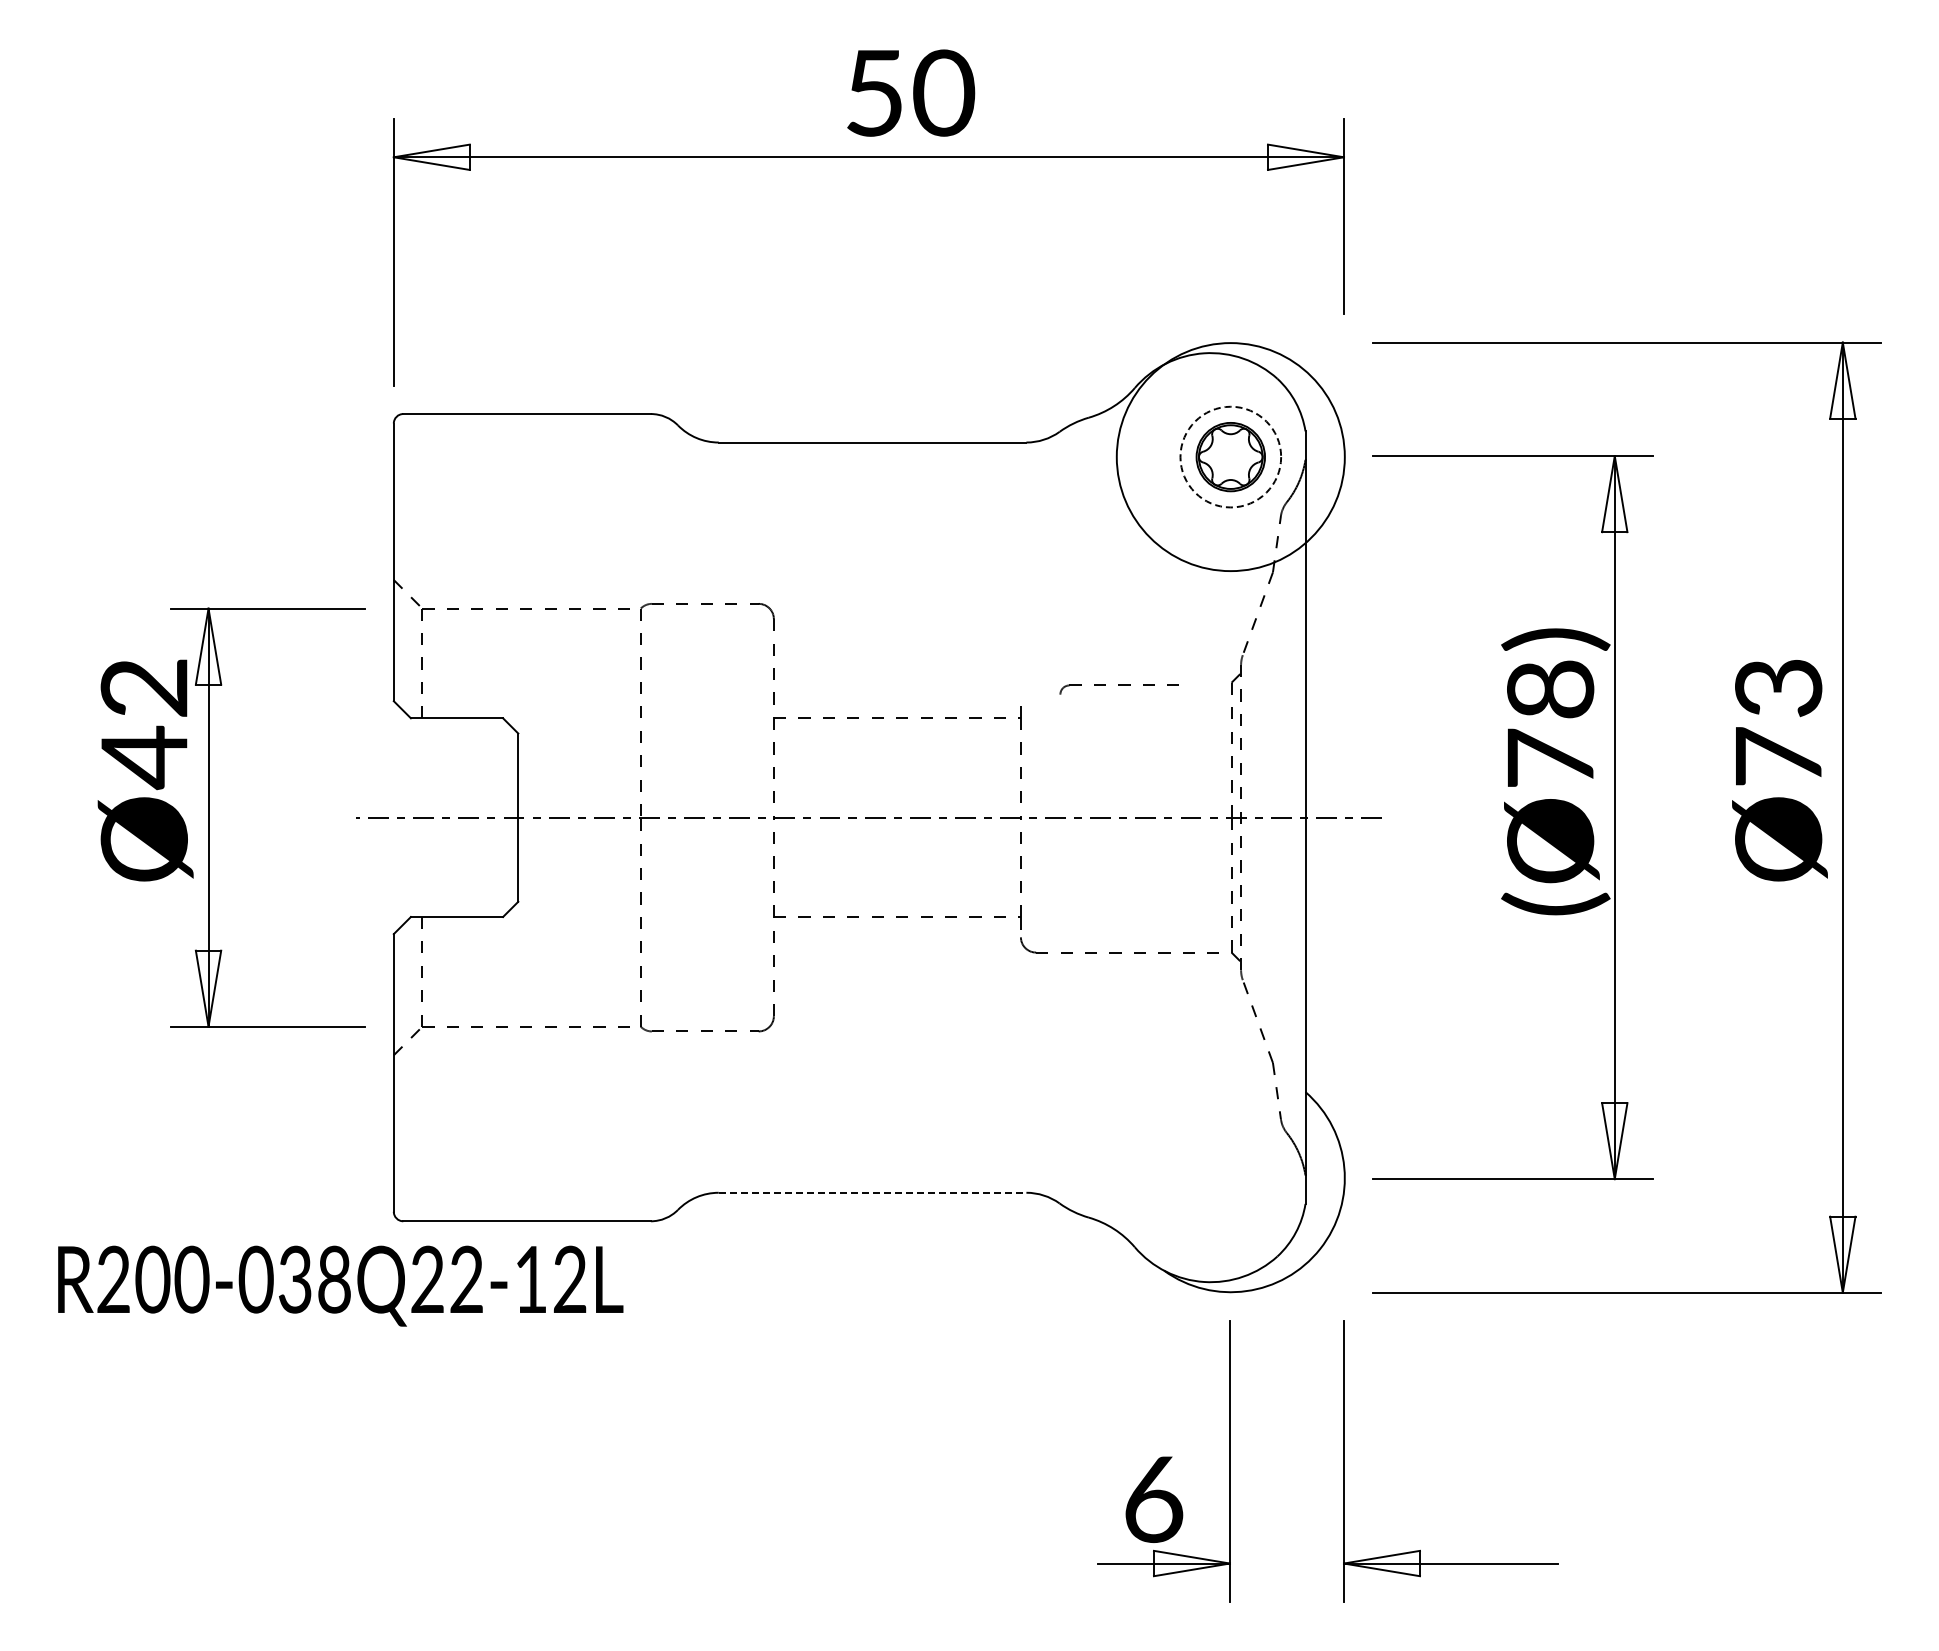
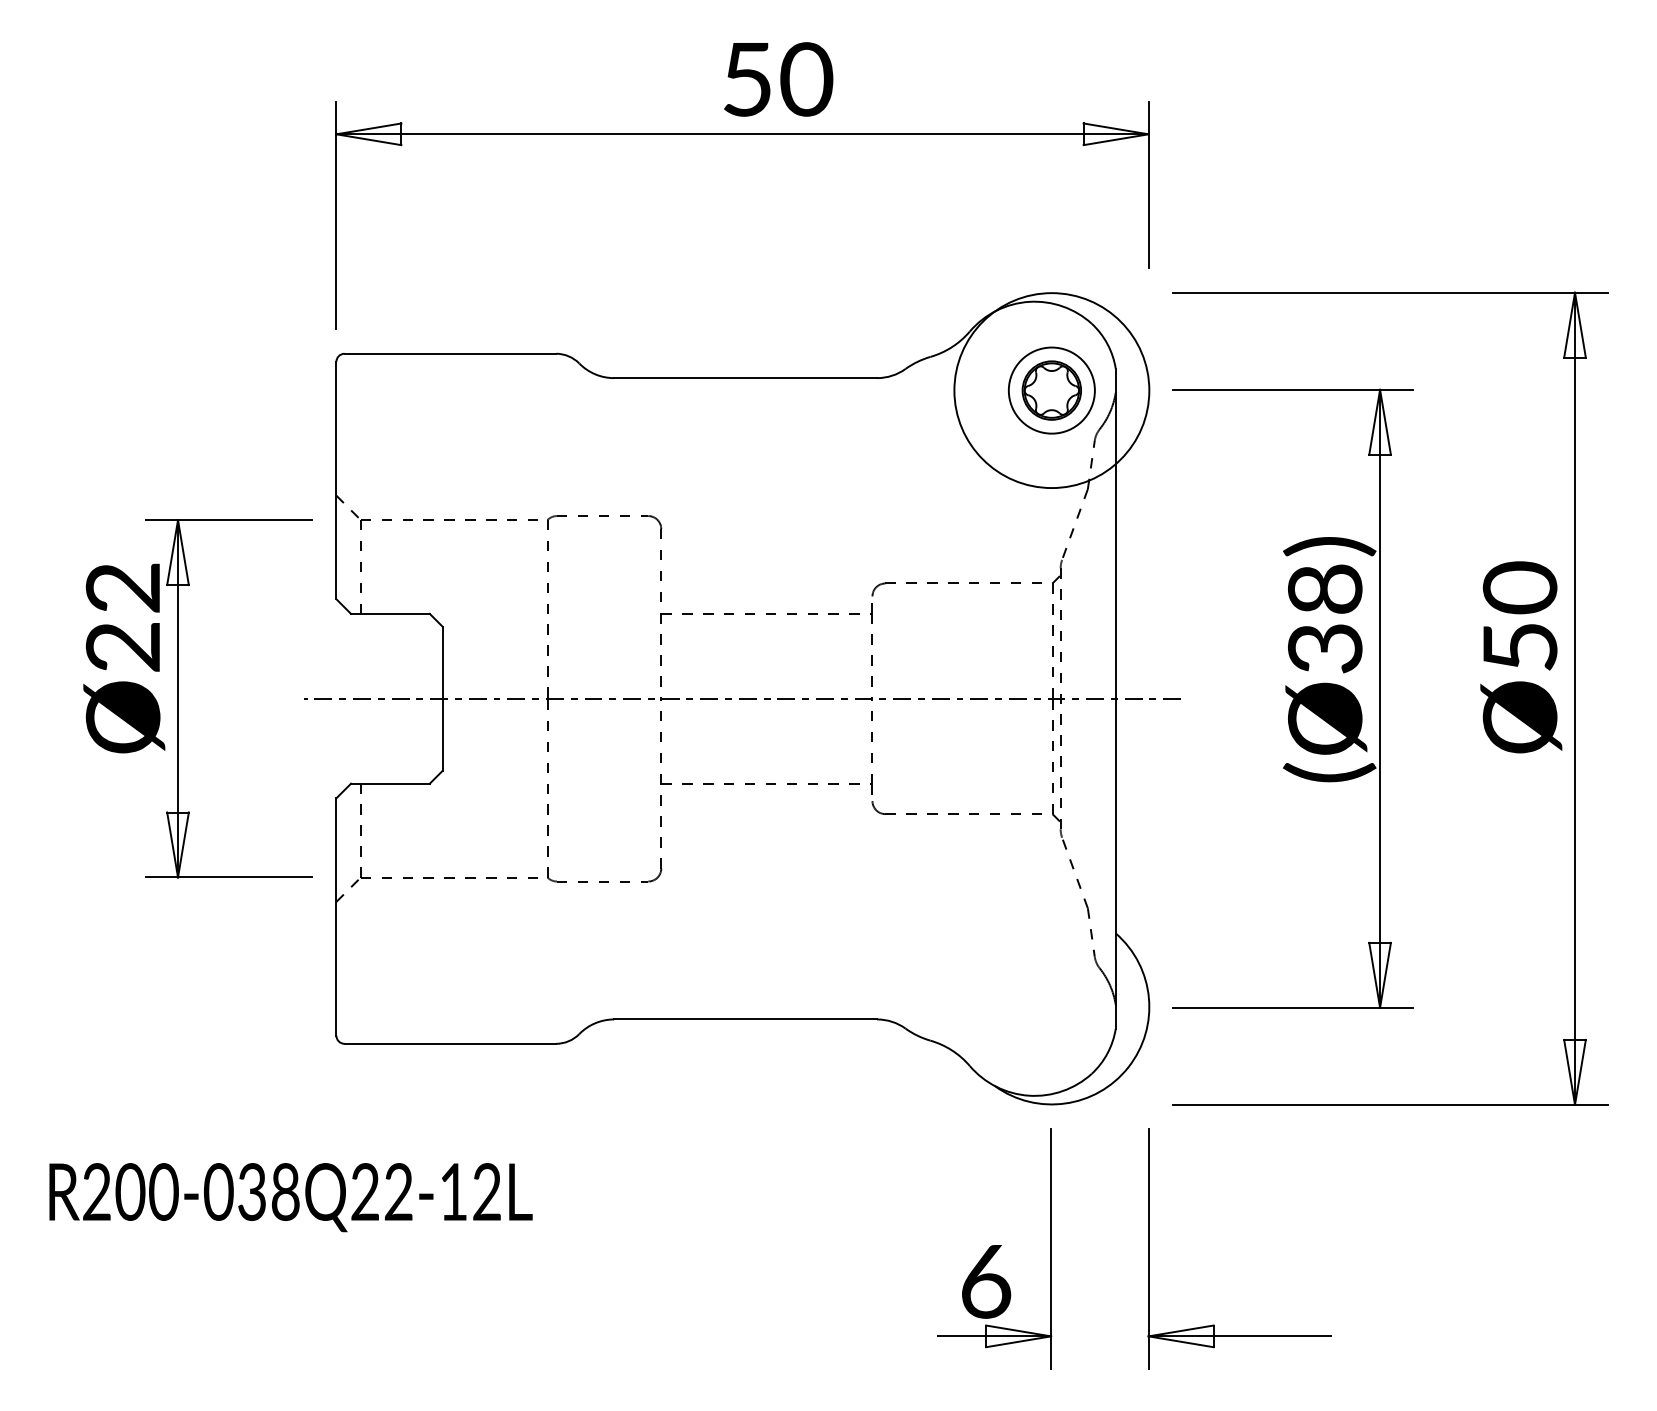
circle: (1230, 456) -> (1051, 390), dashed -> solid
part: (1119, 689) -> (956, 589), size x1.67
text: (1778, 720) -> (1520, 615), Ø73 -> Ø50
text: (143, 757) -> (122, 647), Ø42 -> Ø22
text: (1550, 757) -> (1325, 647), (Ø78) -> (Ø38)
line: (872, 1192) -> (745, 1019), dashed -> solid
text: (340, 1285) -> (290, 1197), moved

